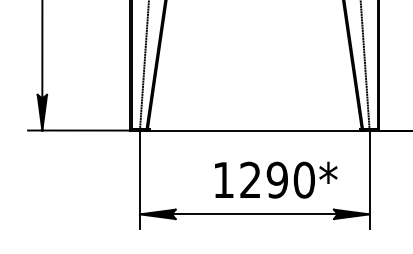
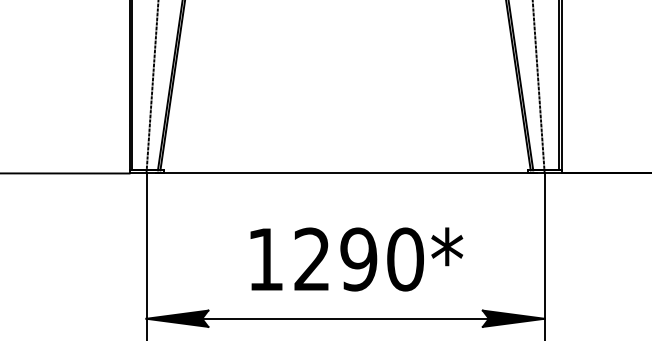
text: (276, 179) -> (357, 258), moved

